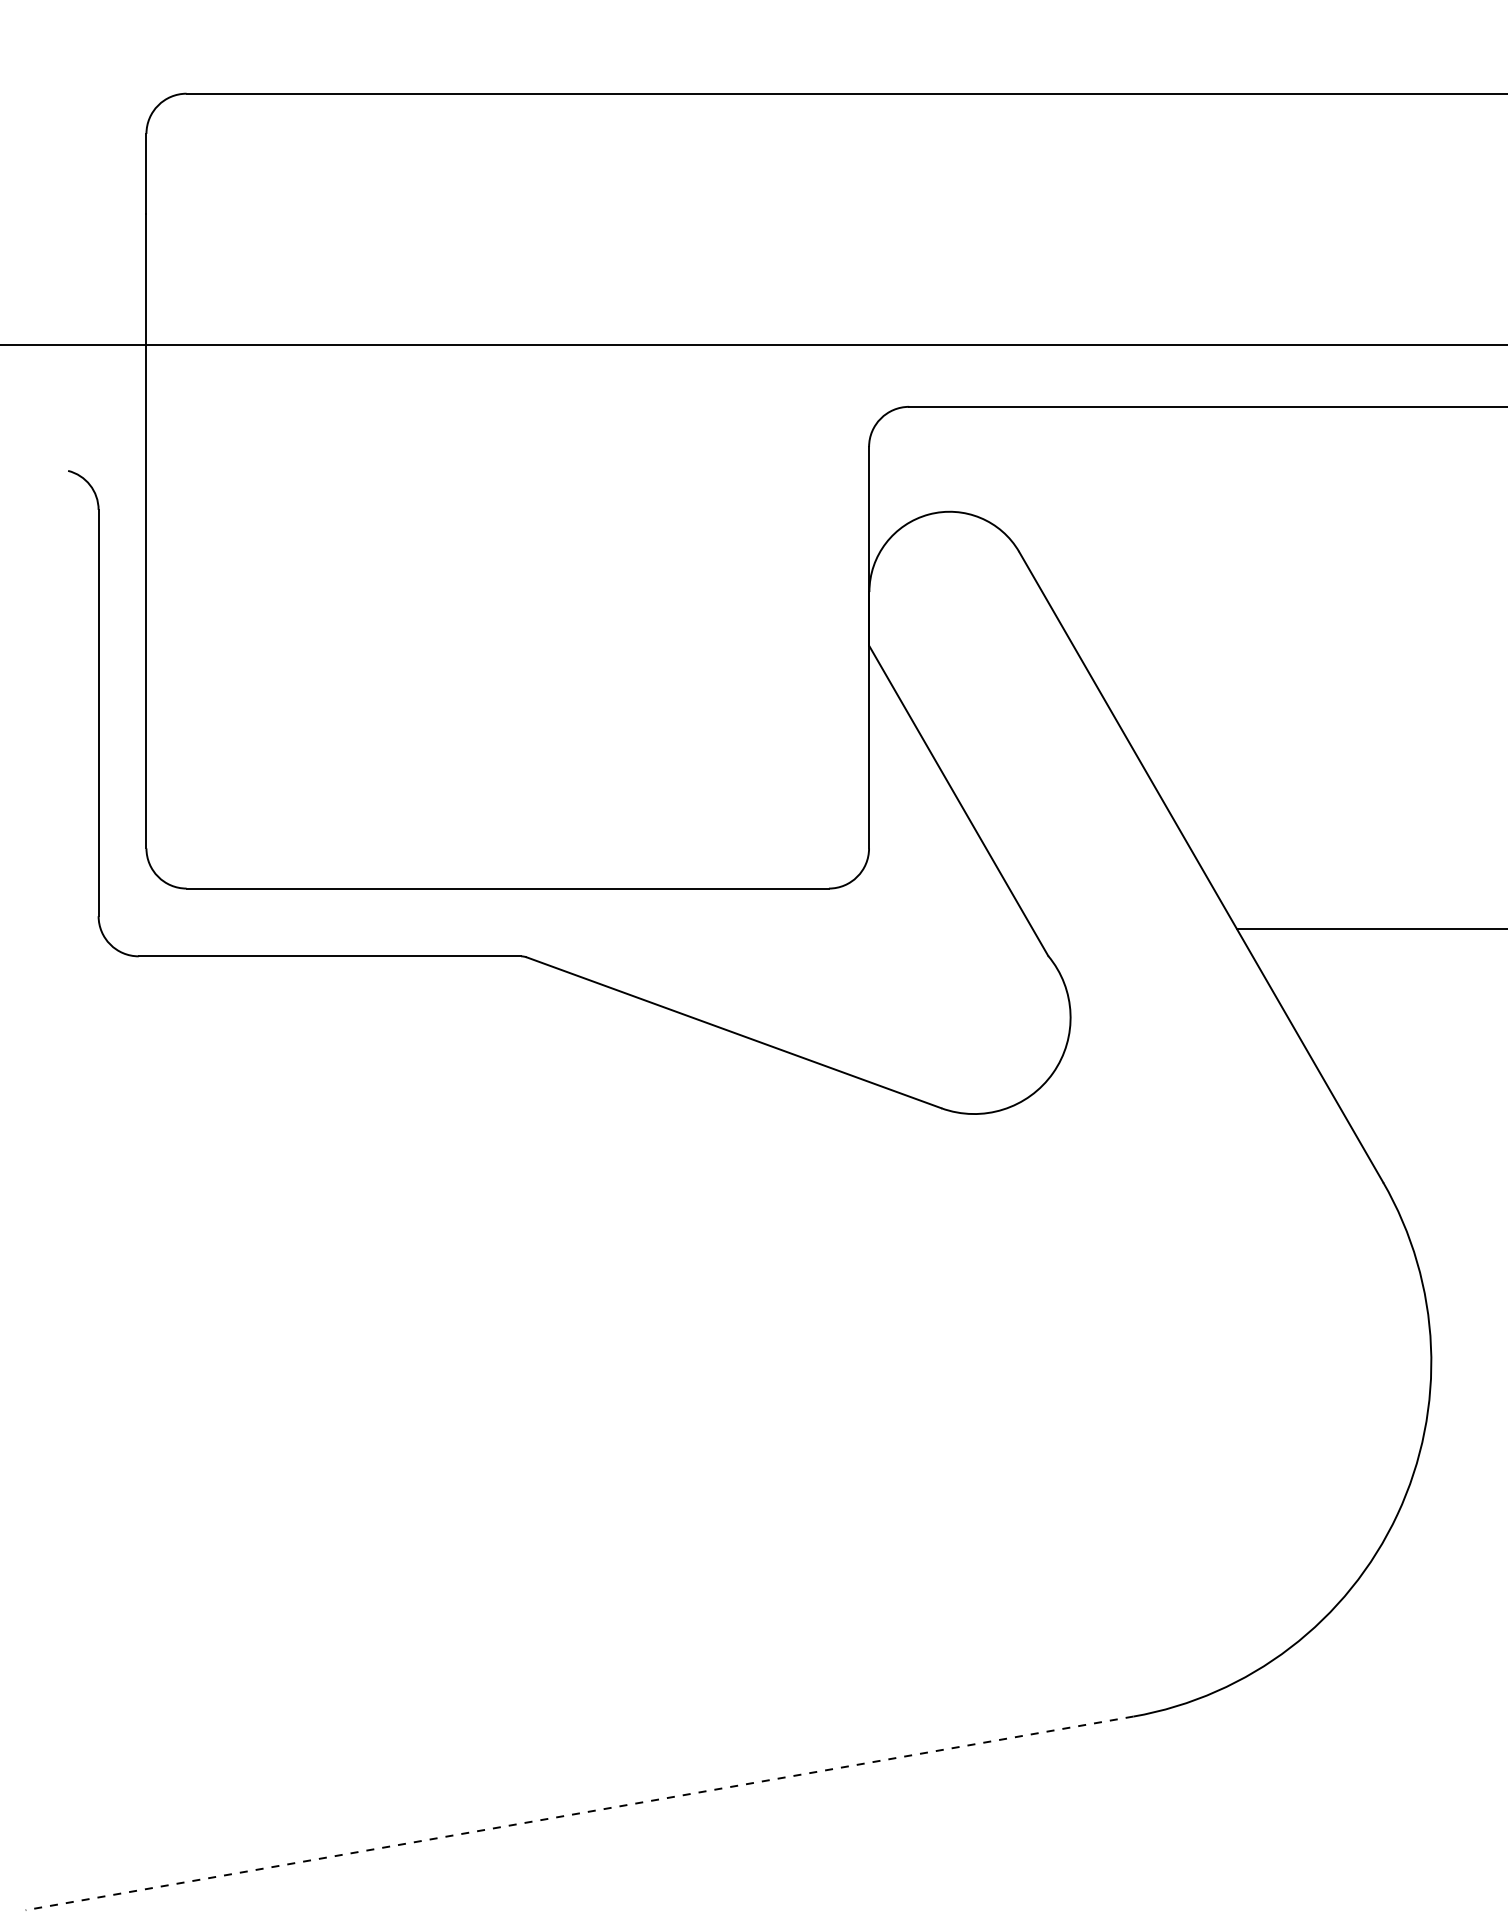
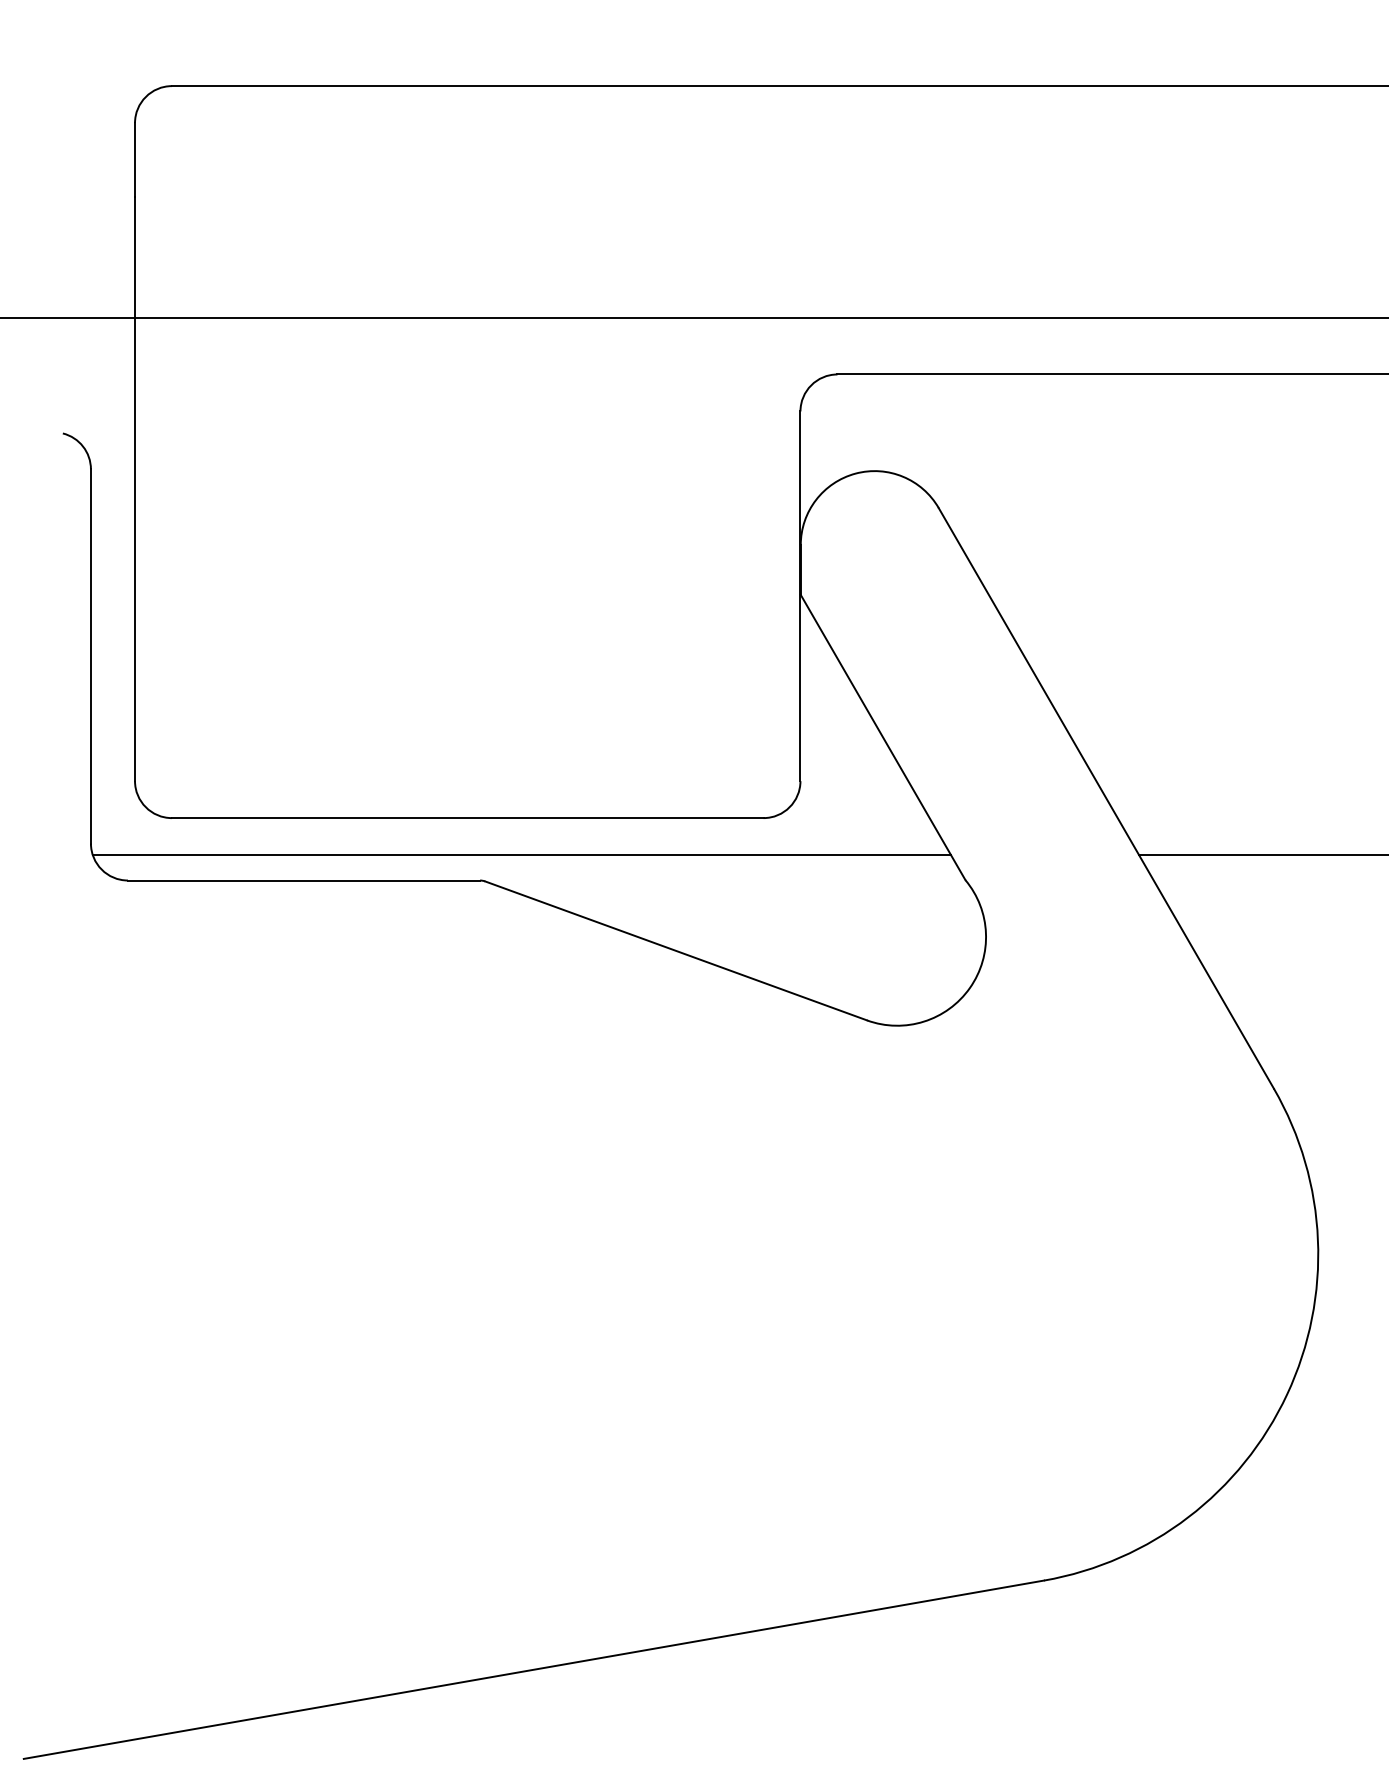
line: (566, 928) -> (521, 854), added
line: (579, 1813) -> (533, 1669), dashed -> solid

